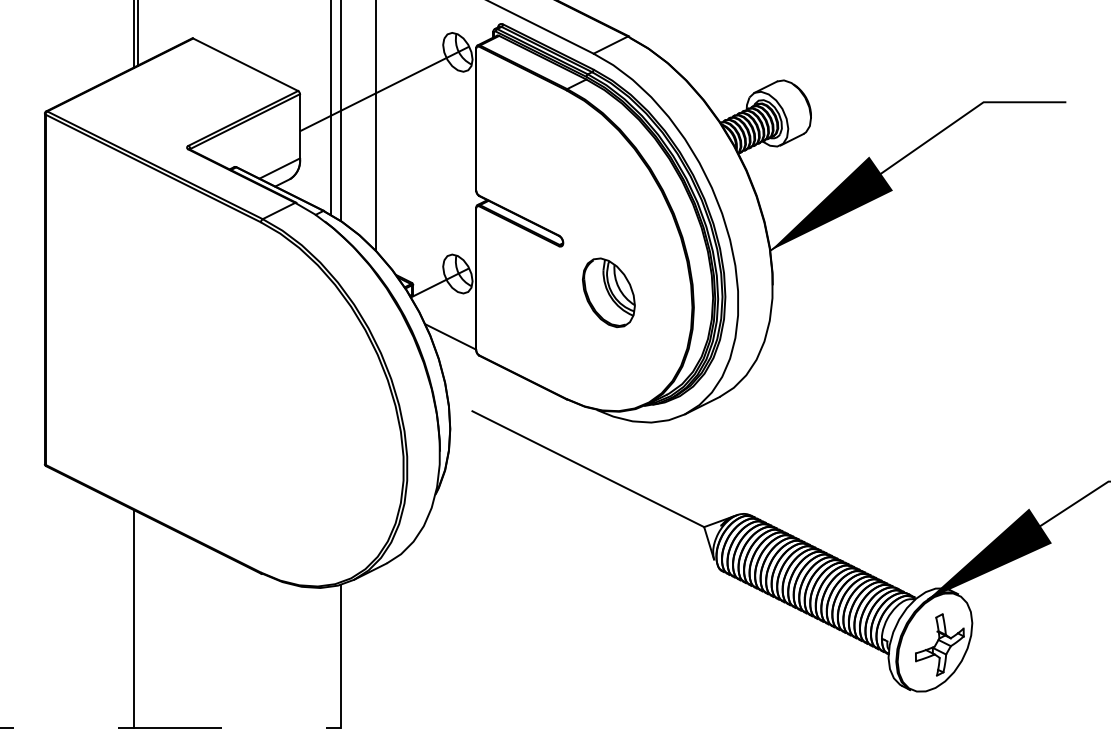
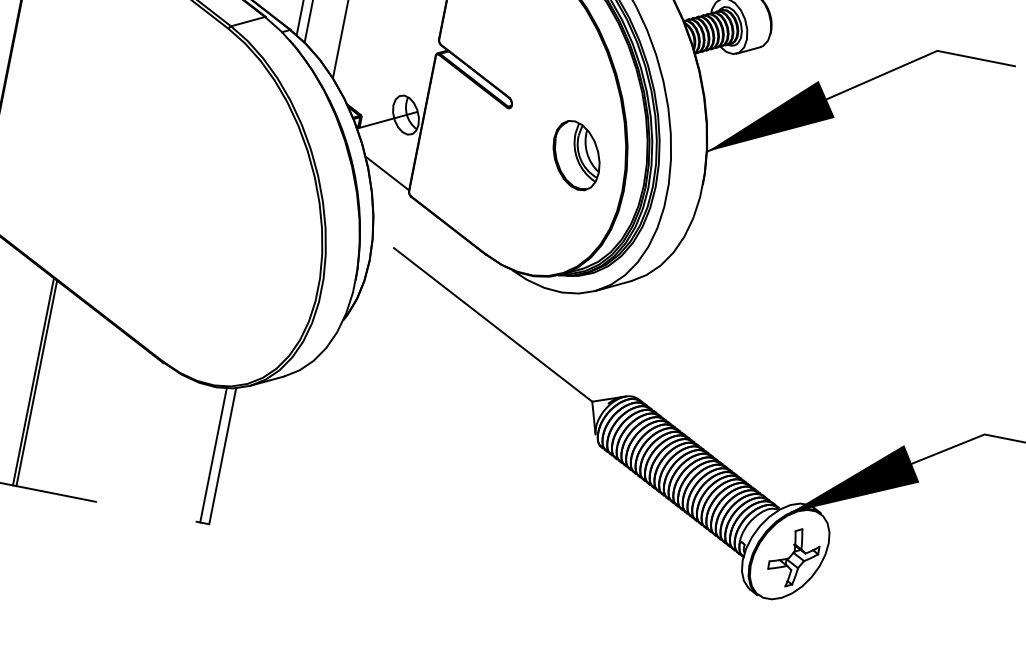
part: (608, 292) -> (576, 155), moved
line: (137, 619) -> (36, 382), added
line: (331, 657) -> (213, 455), added

